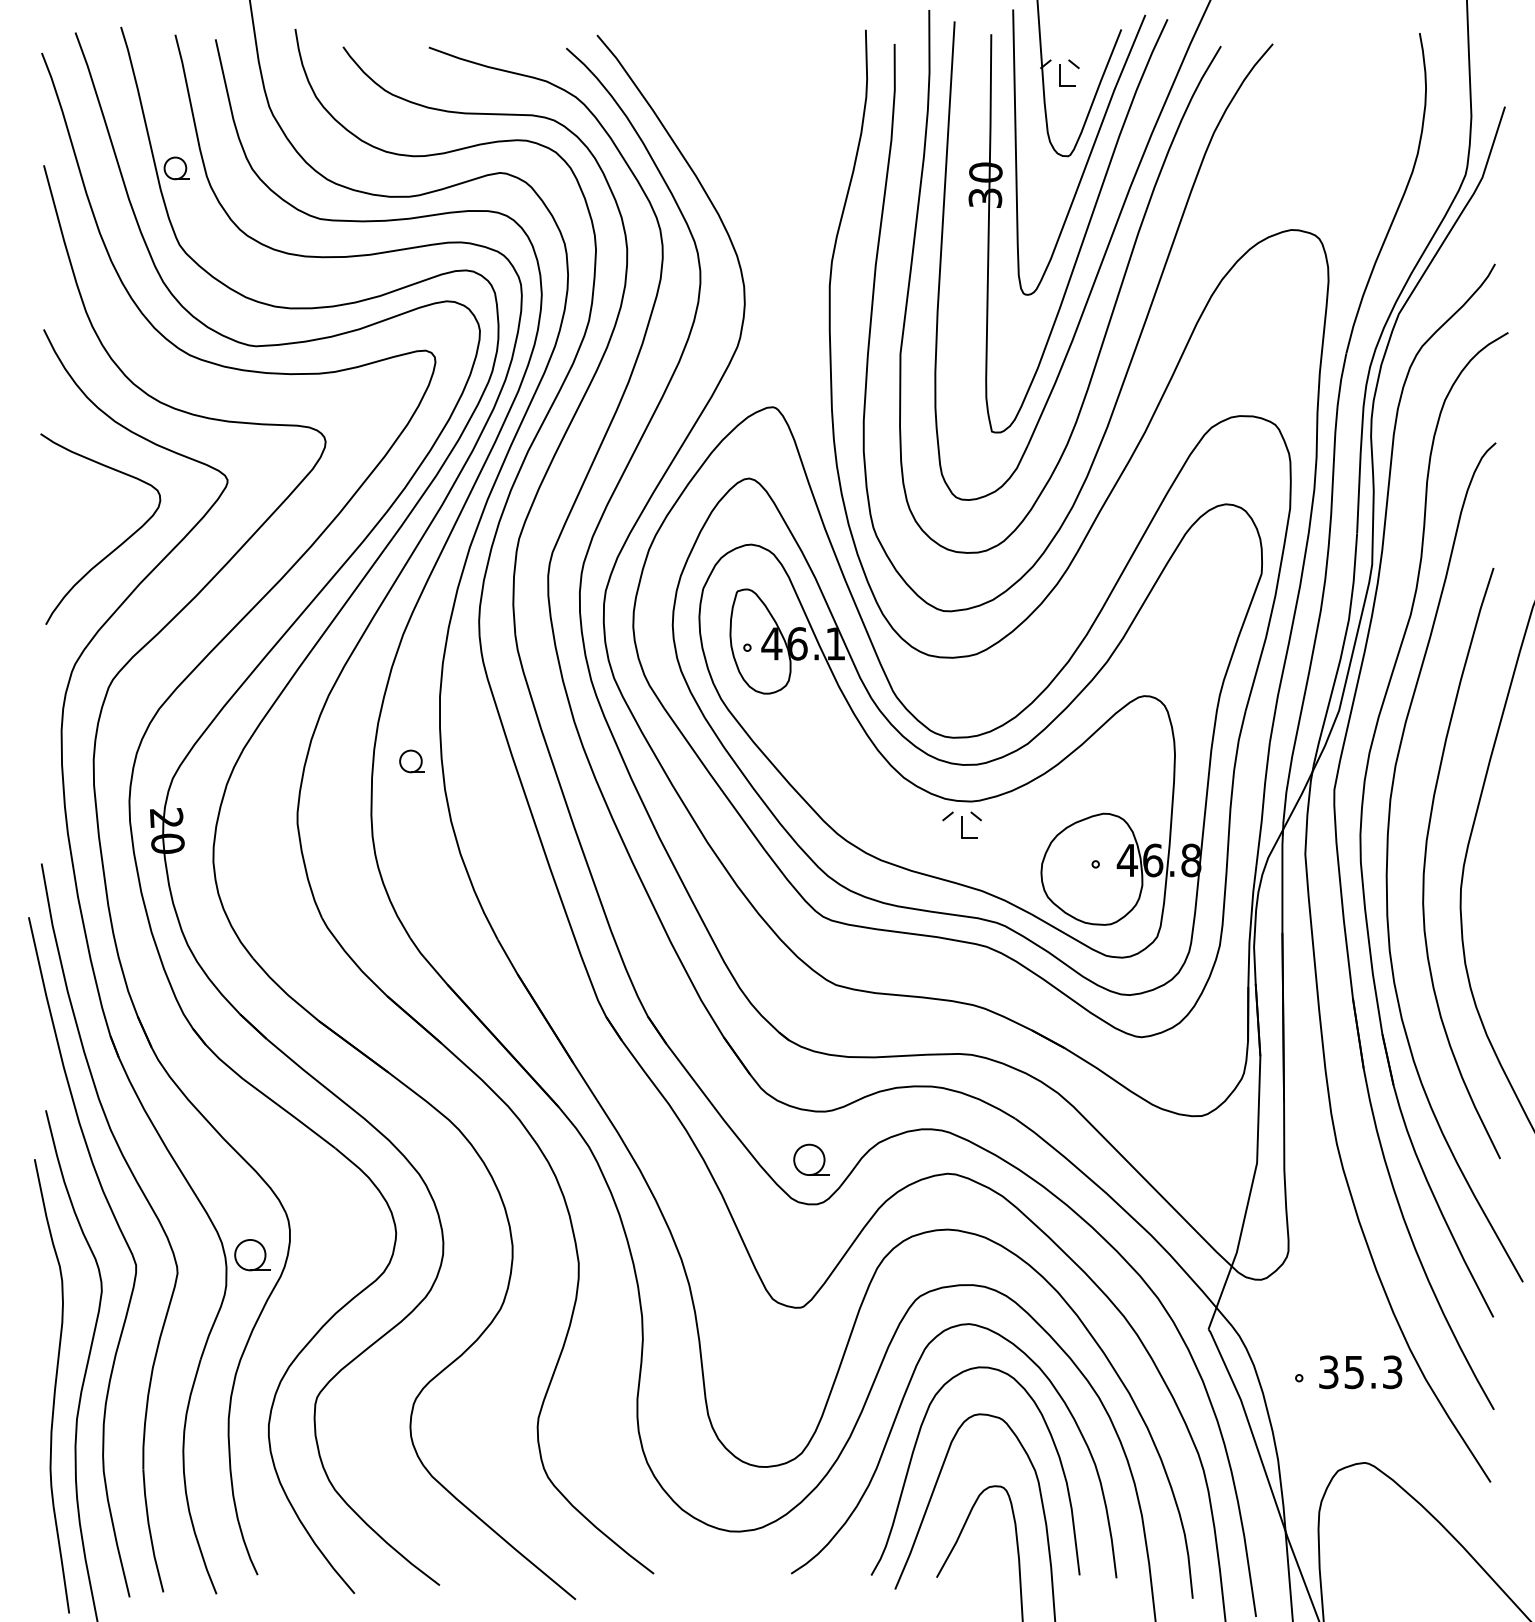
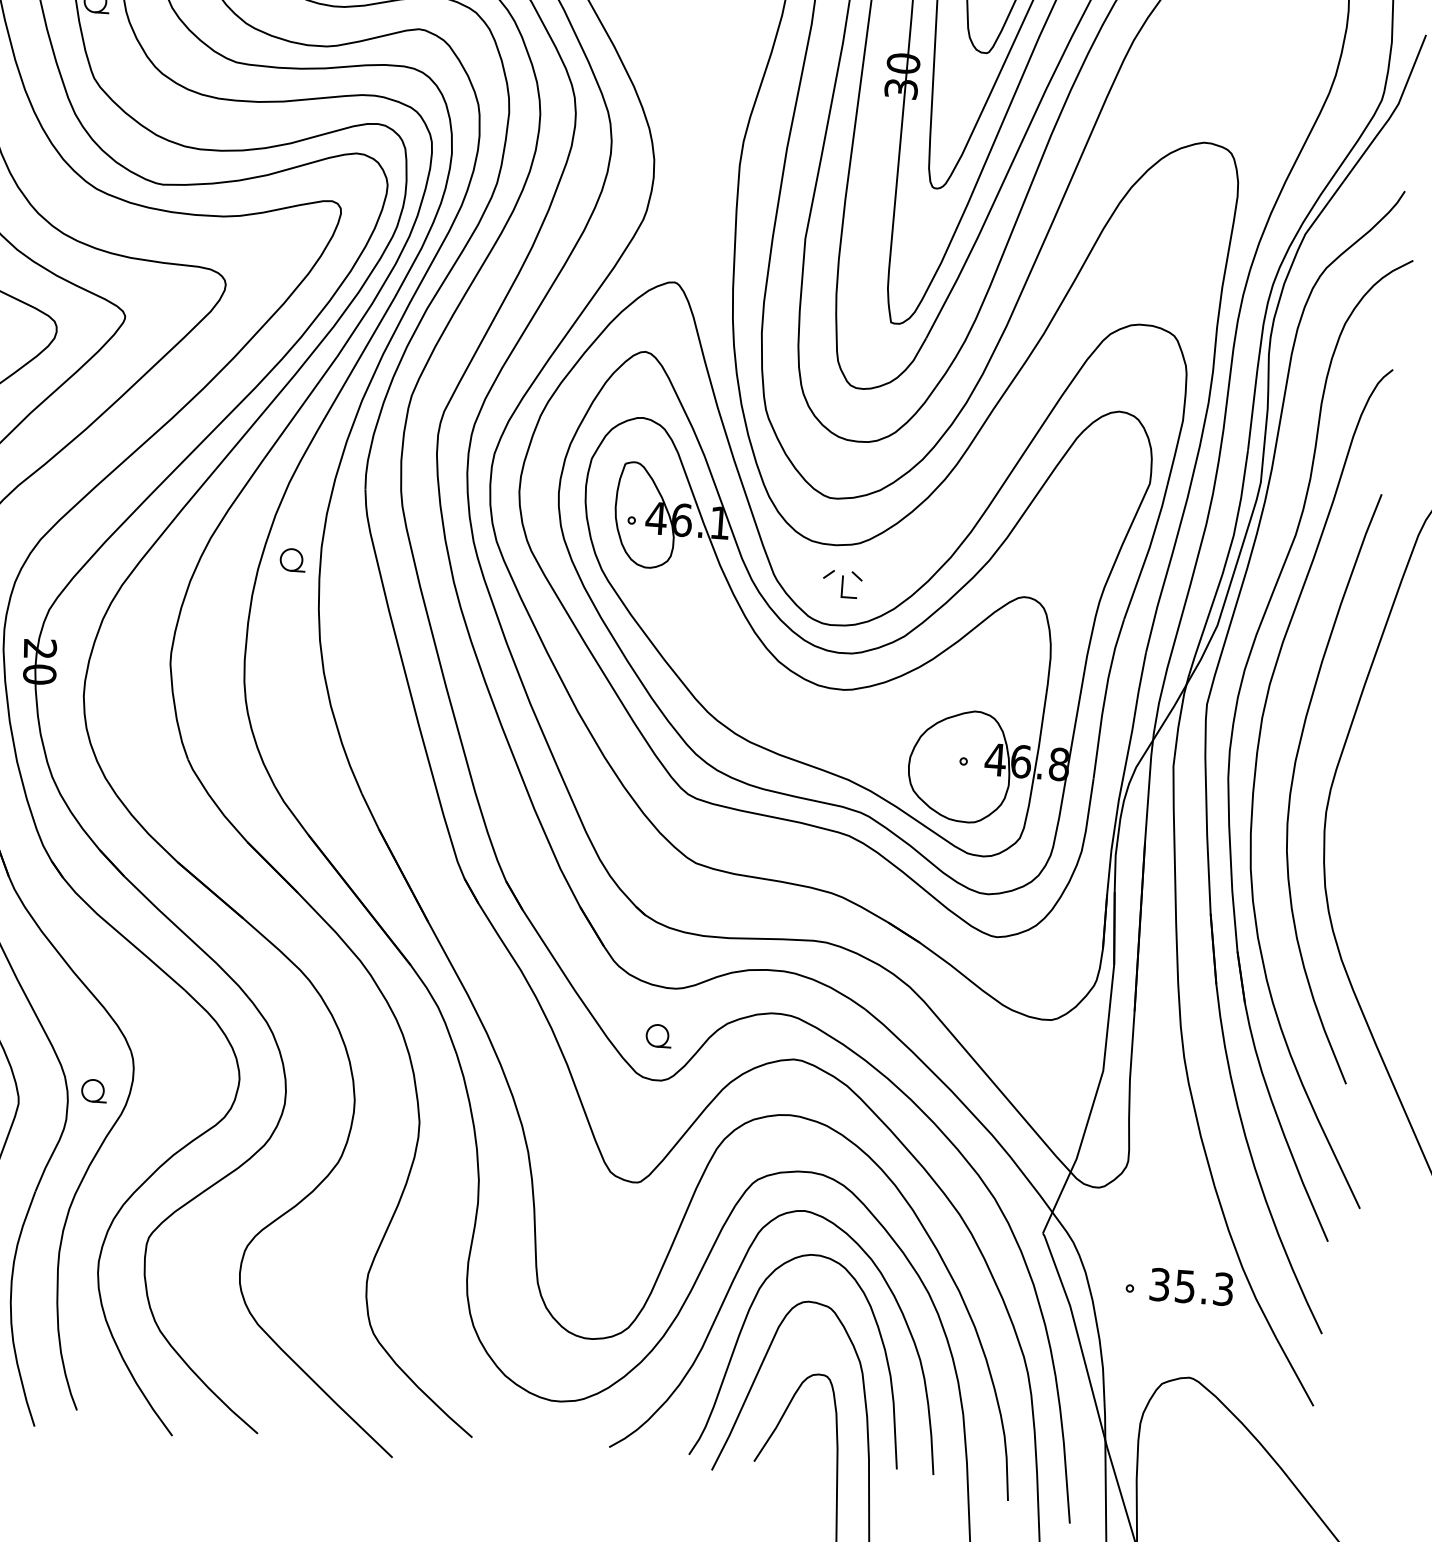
part: (411, 761) -> (292, 560), moved
part: (961, 824) -> (841, 583), moved
part: (811, 1159) -> (659, 1035), size x0.71
part: (251, 1254) -> (93, 1090), size x0.71

